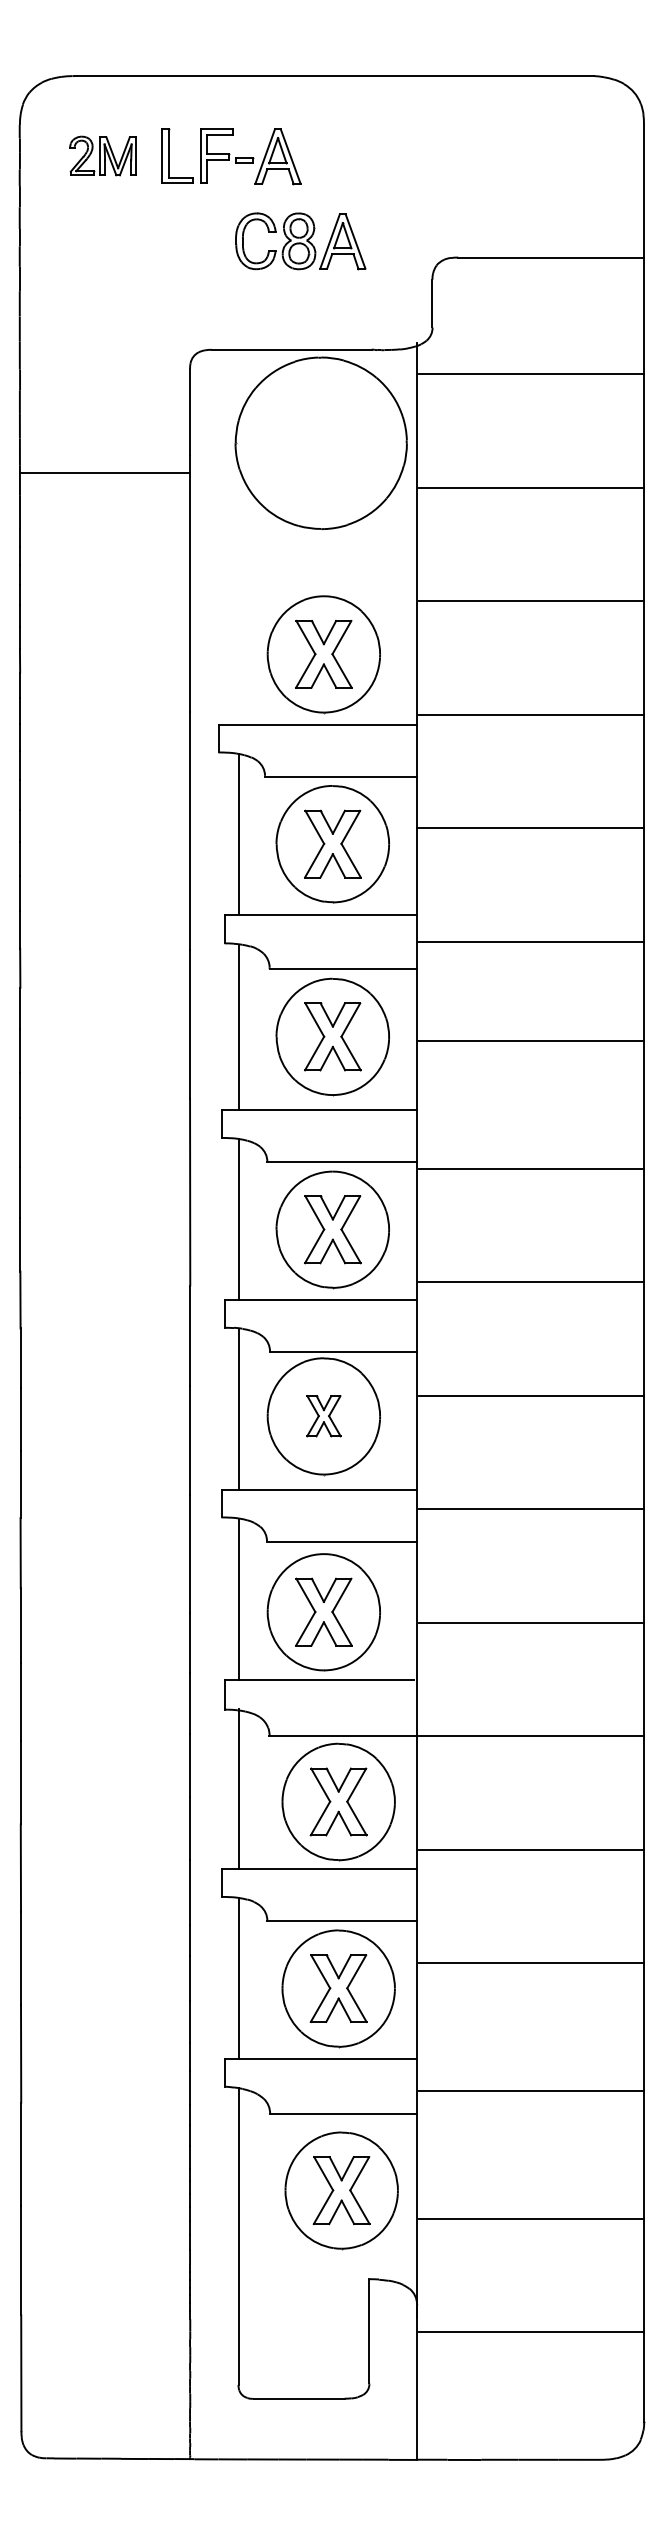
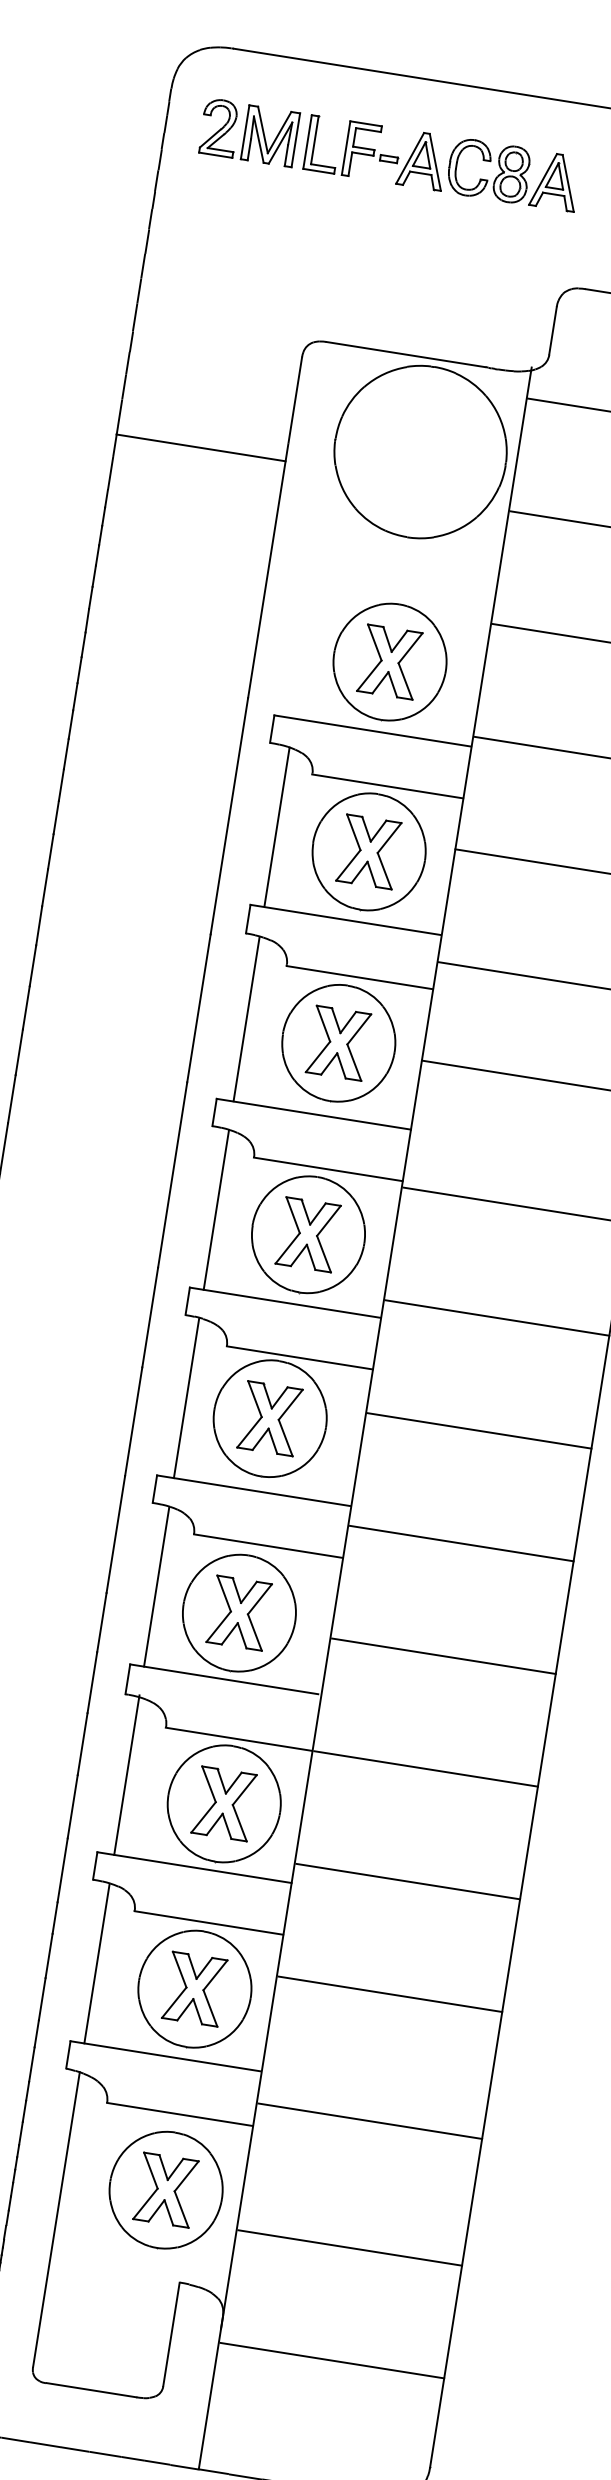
part: (102, 155) -> (248, 131), size x1.43
part: (300, 241) -> (513, 174), moved
part: (323, 1415) -> (269, 1417), size x1.67

